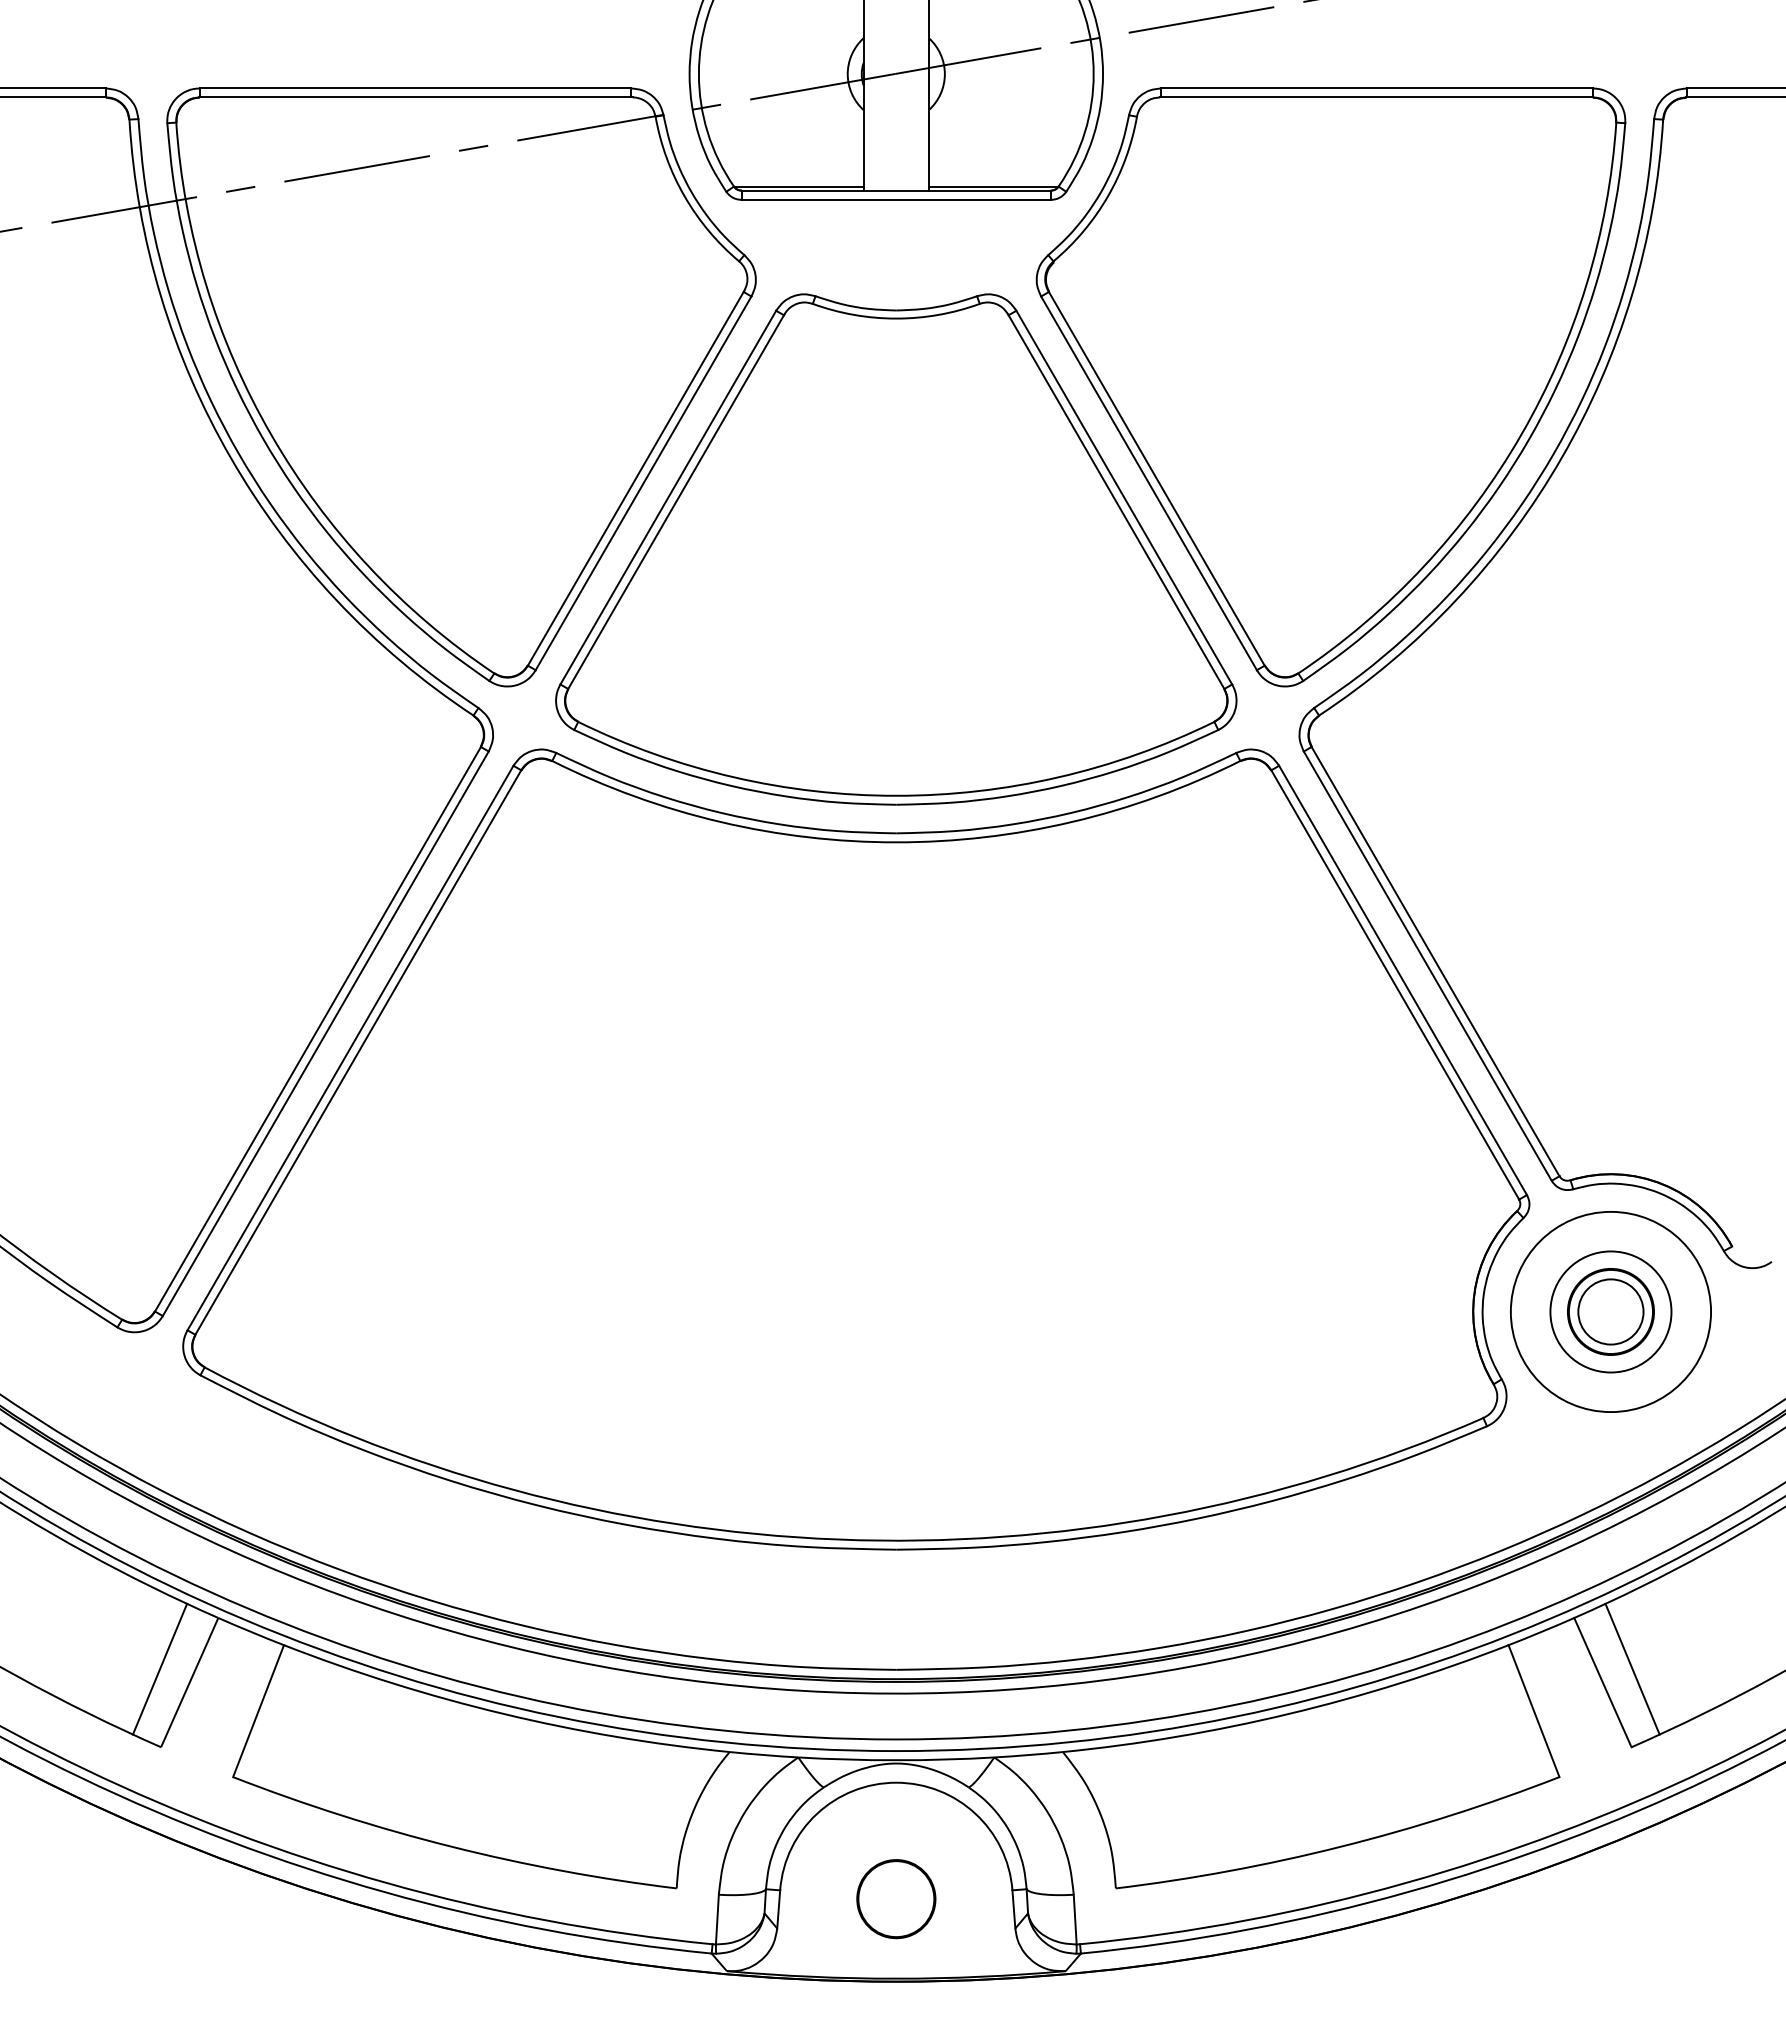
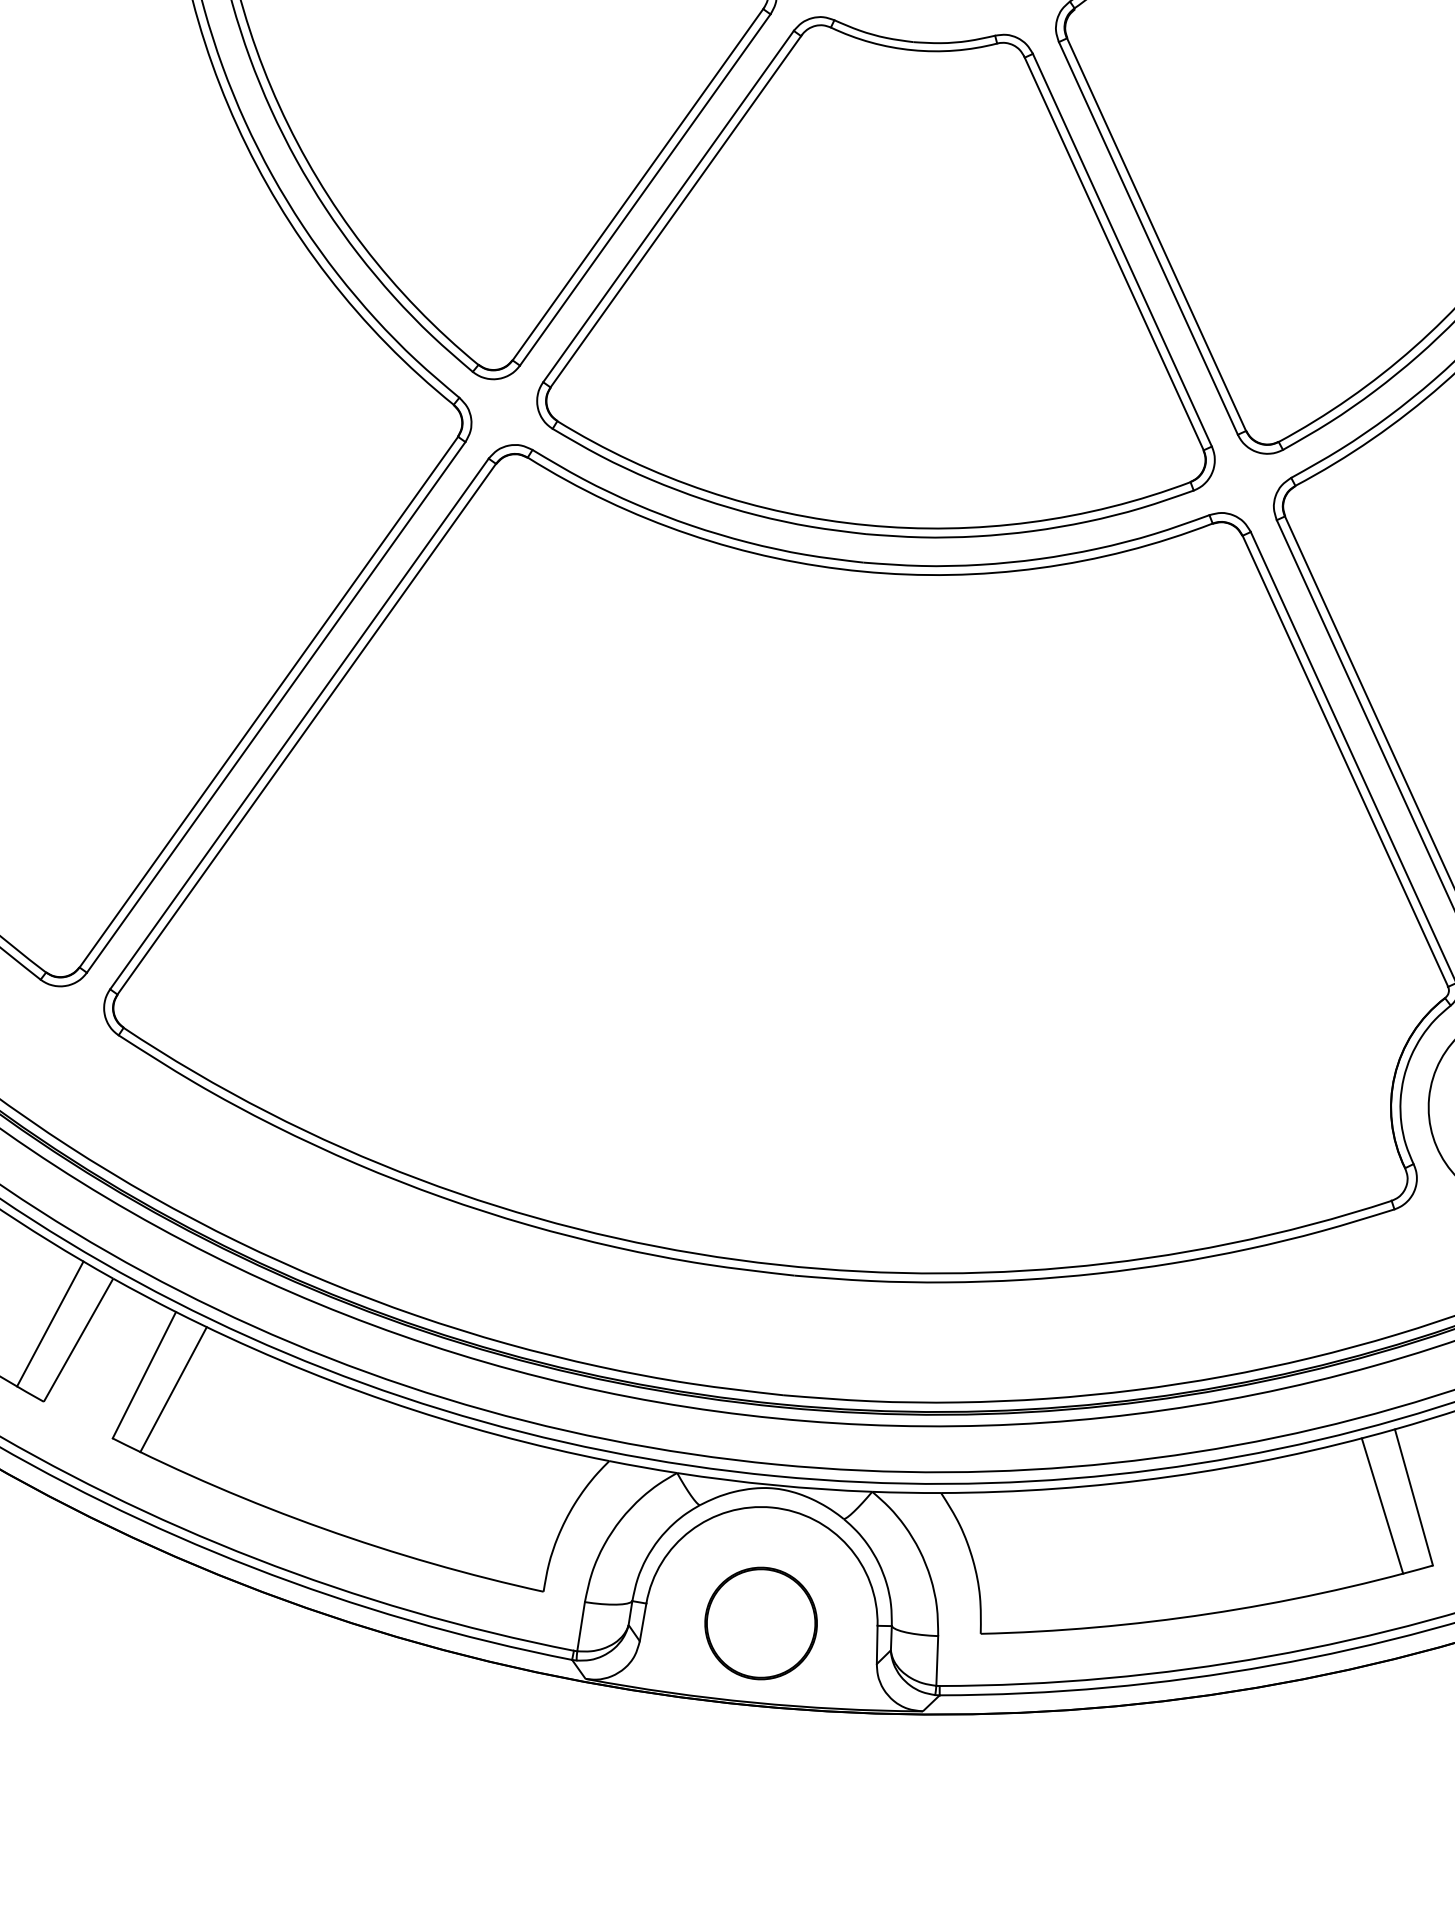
line: (288, 1722) -> (173, 1389), added
line: (1503, 1722) -> (1382, 1505), added
part: (896, 1898) -> (761, 1622), size x1.43

